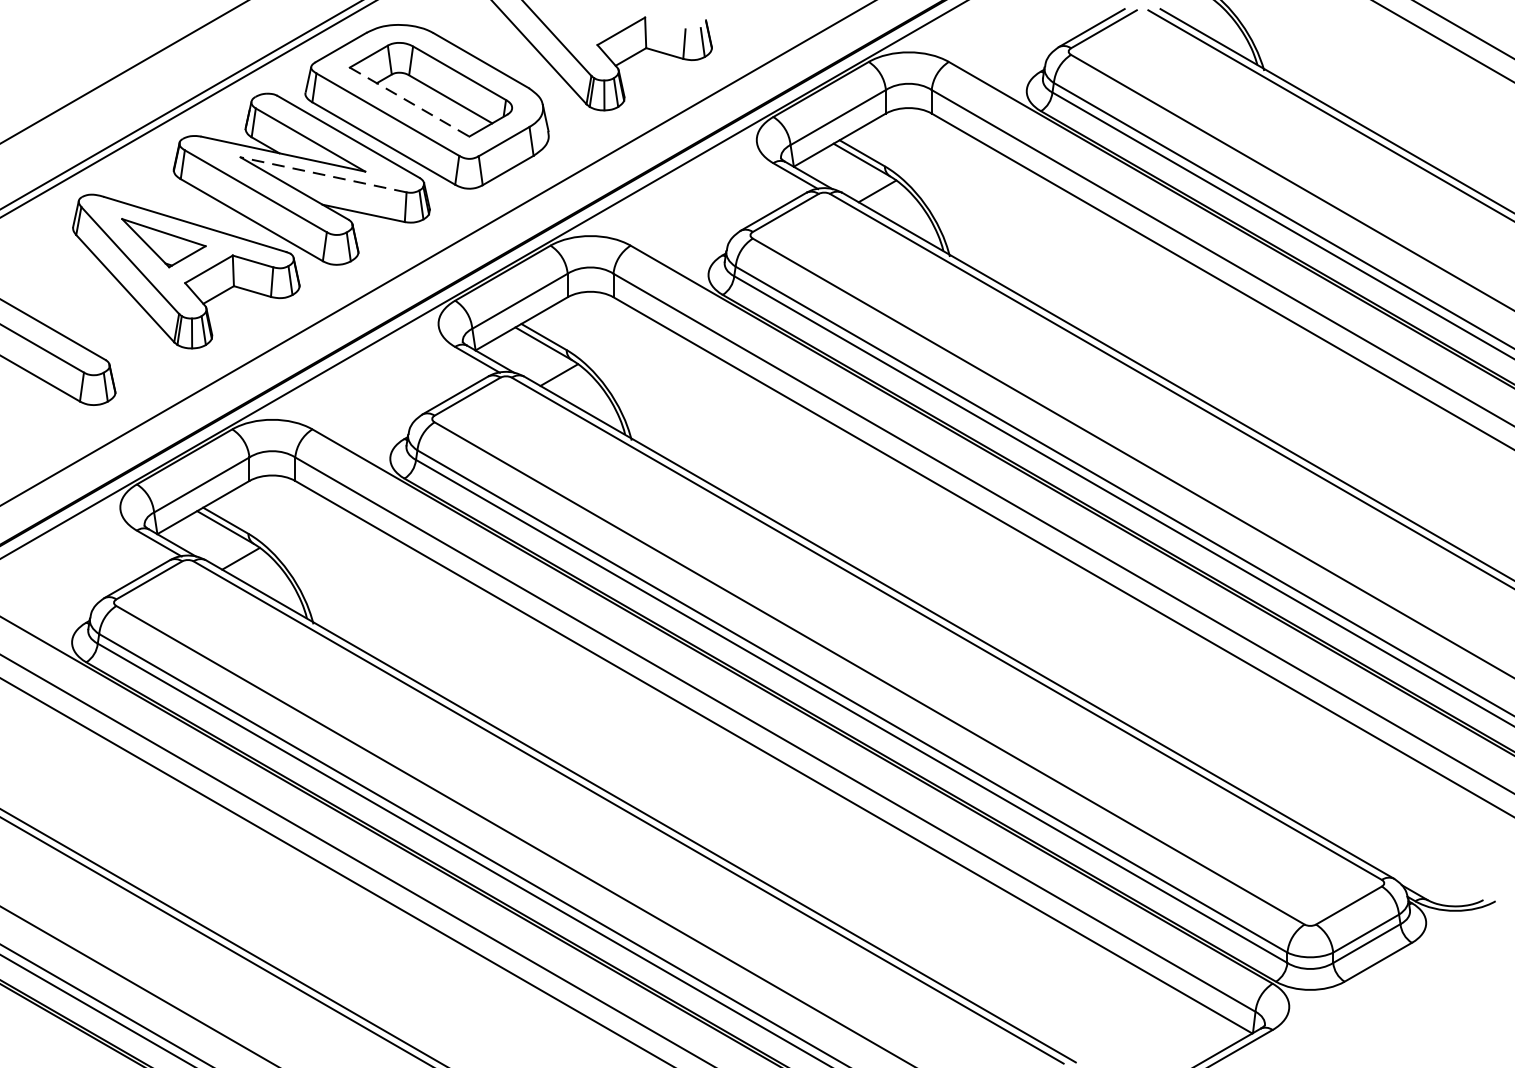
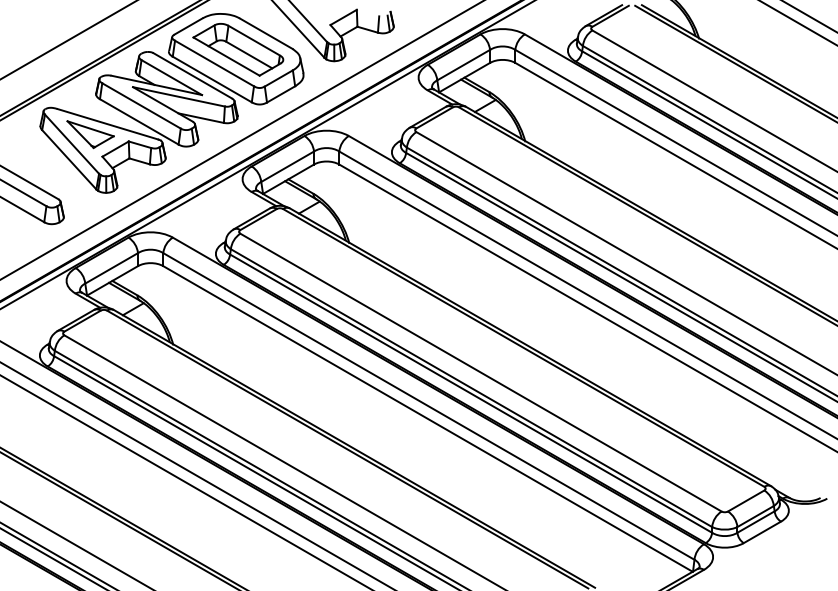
line: (409, 101) -> (226, 56), dashed -> solid
line: (322, 174) -> (178, 96), dashed -> solid

